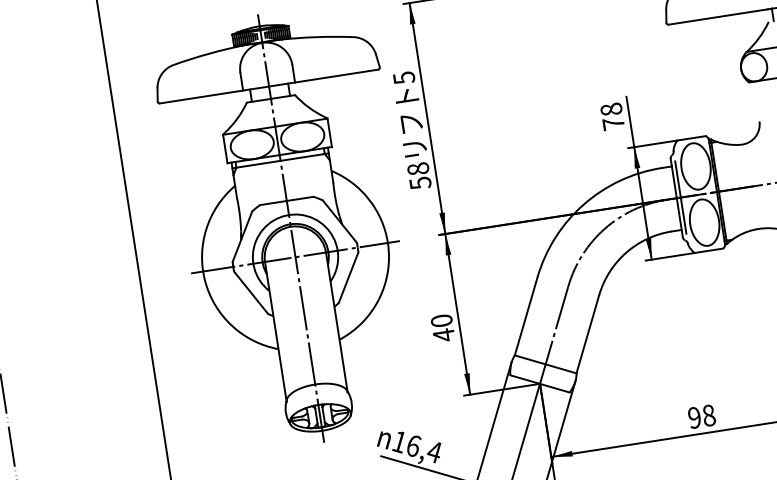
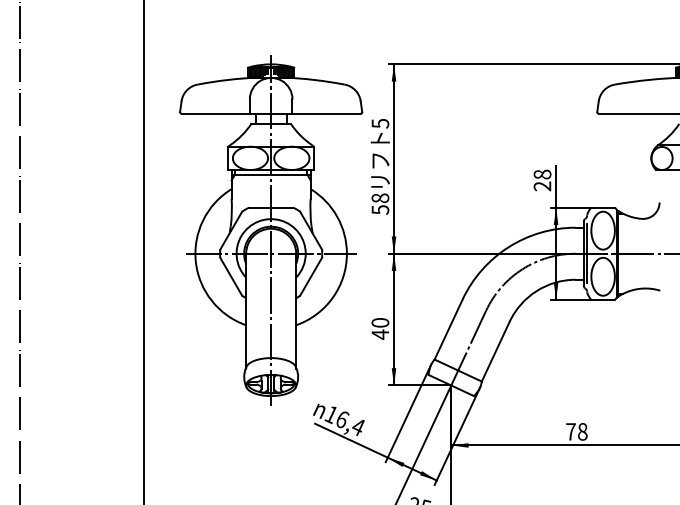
text: (613, 124) -> (542, 186), 78 -> 28
text: (694, 417) -> (570, 431), 98 -> 78

